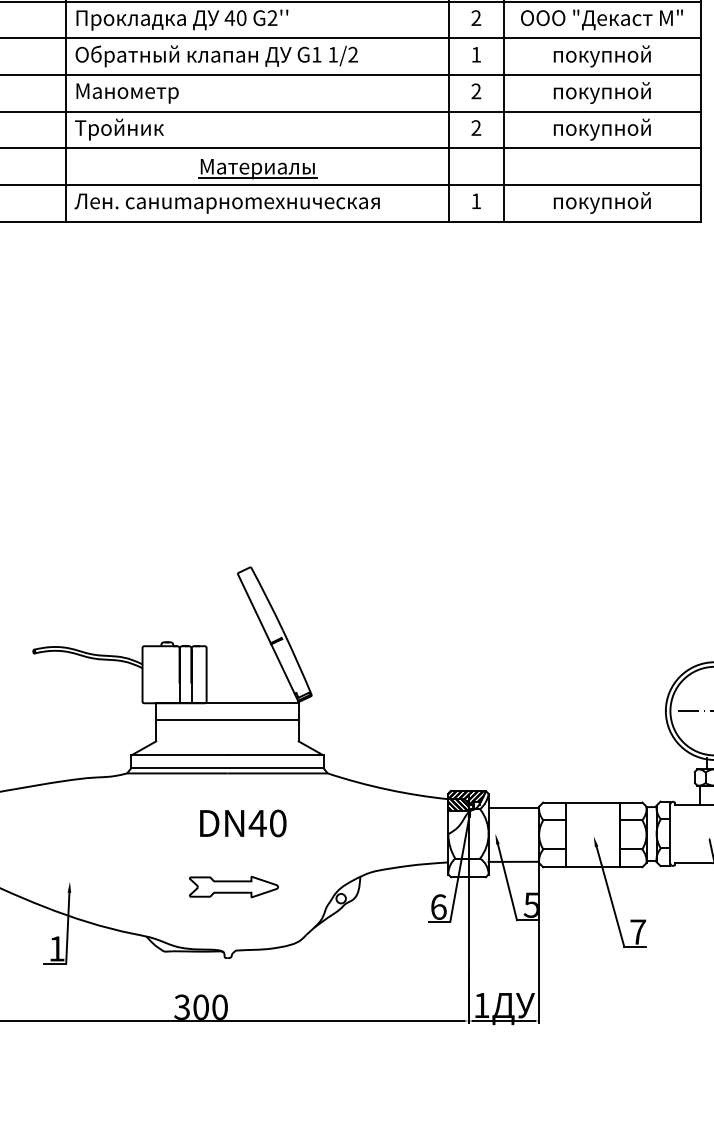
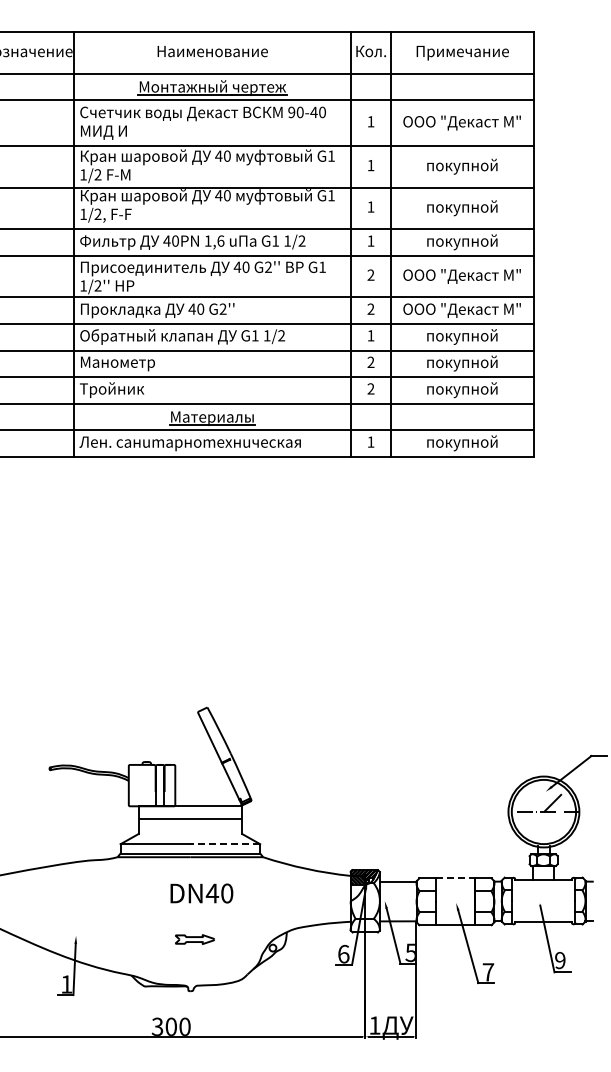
line: (275, 755) -> (225, 844), solid -> dashed
line: (594, 802) -> (456, 878), solid -> dashed
part: (233, 886) -> (194, 939), size x0.6

